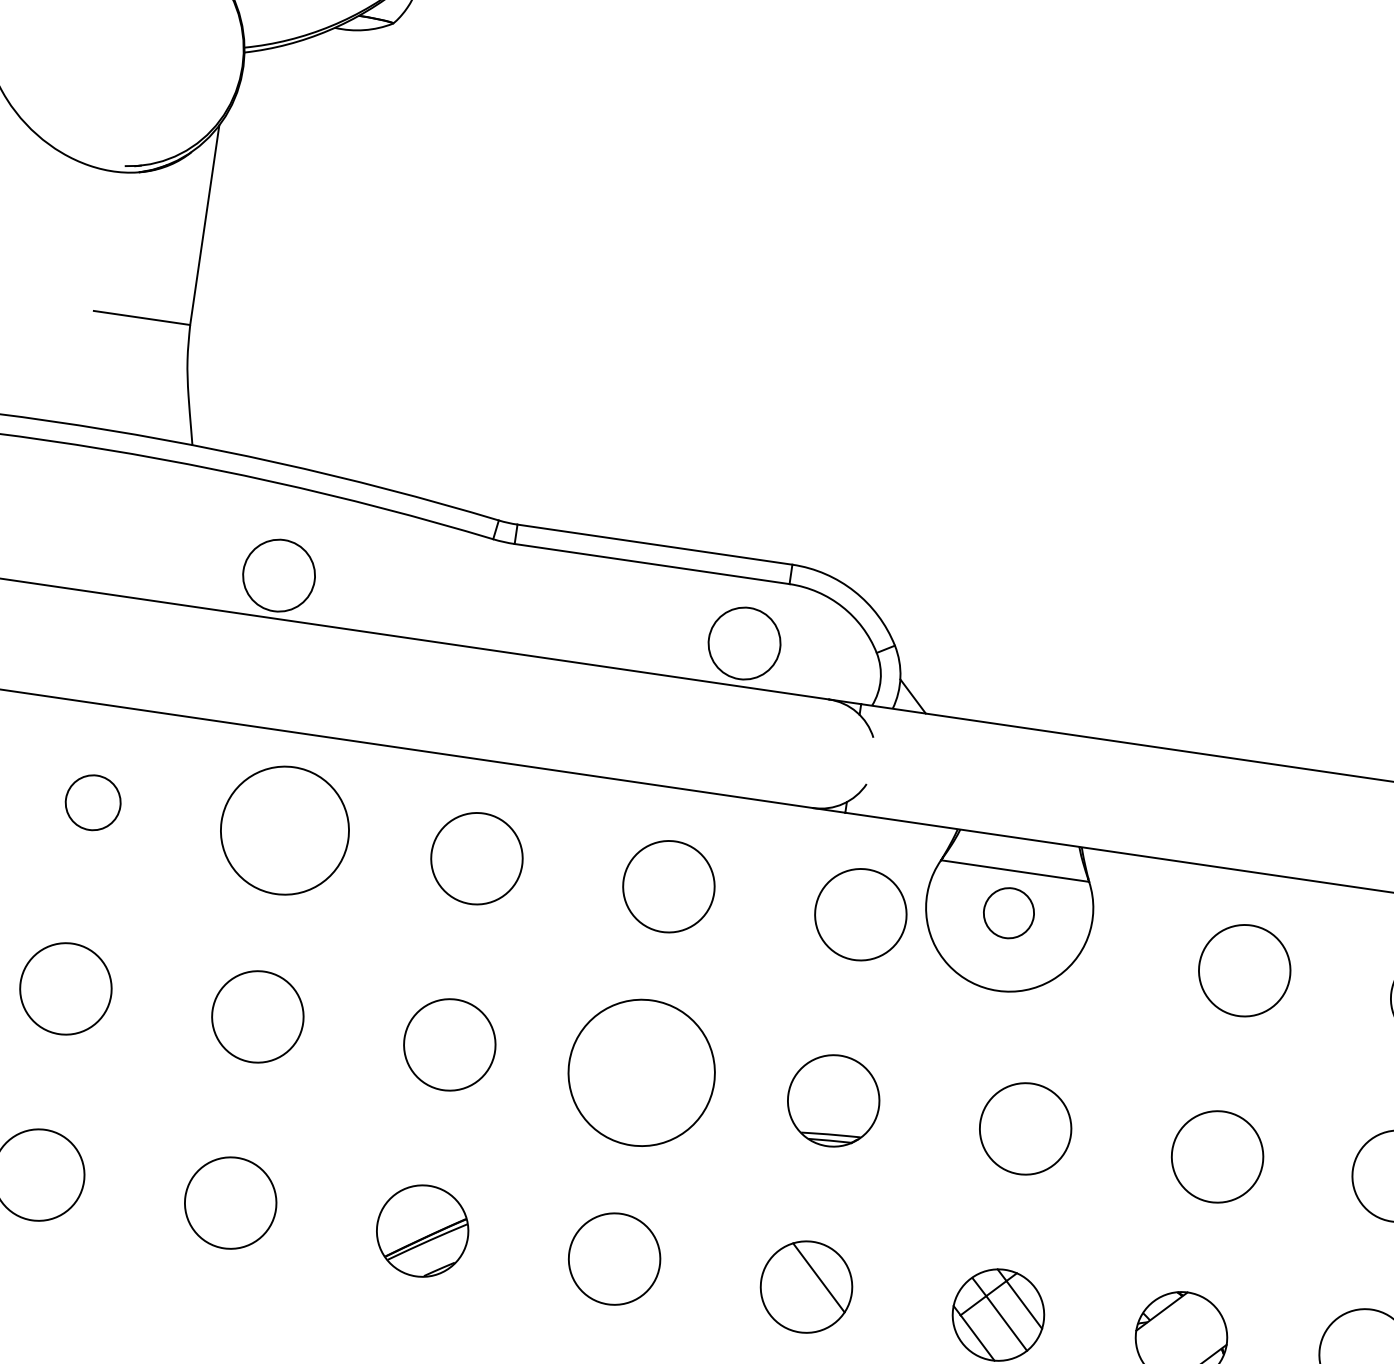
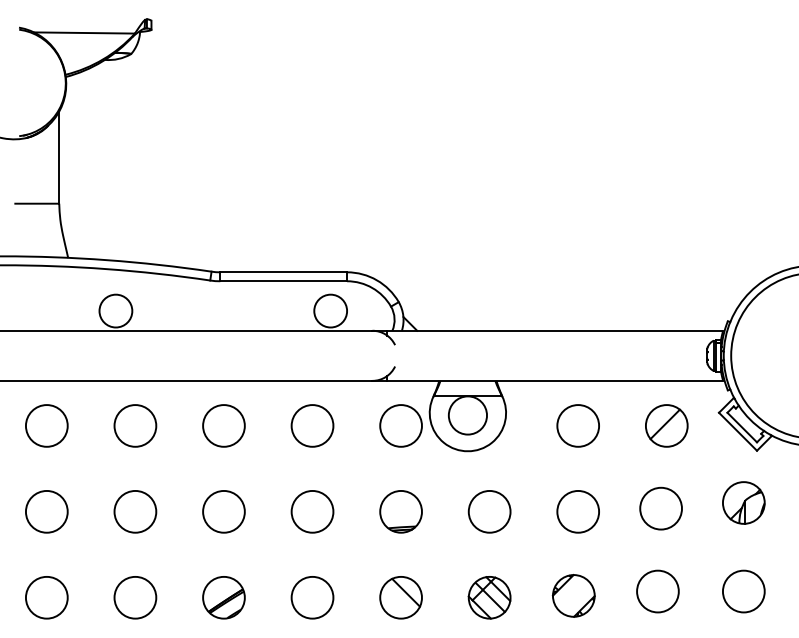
circle: (92, 801) -> (46, 425), size x1.67
circle: (285, 829) -> (135, 425), size x0.71
circle: (1008, 913) -> (467, 415), size x1.67
circle: (641, 1072) -> (312, 511), size x0.62

